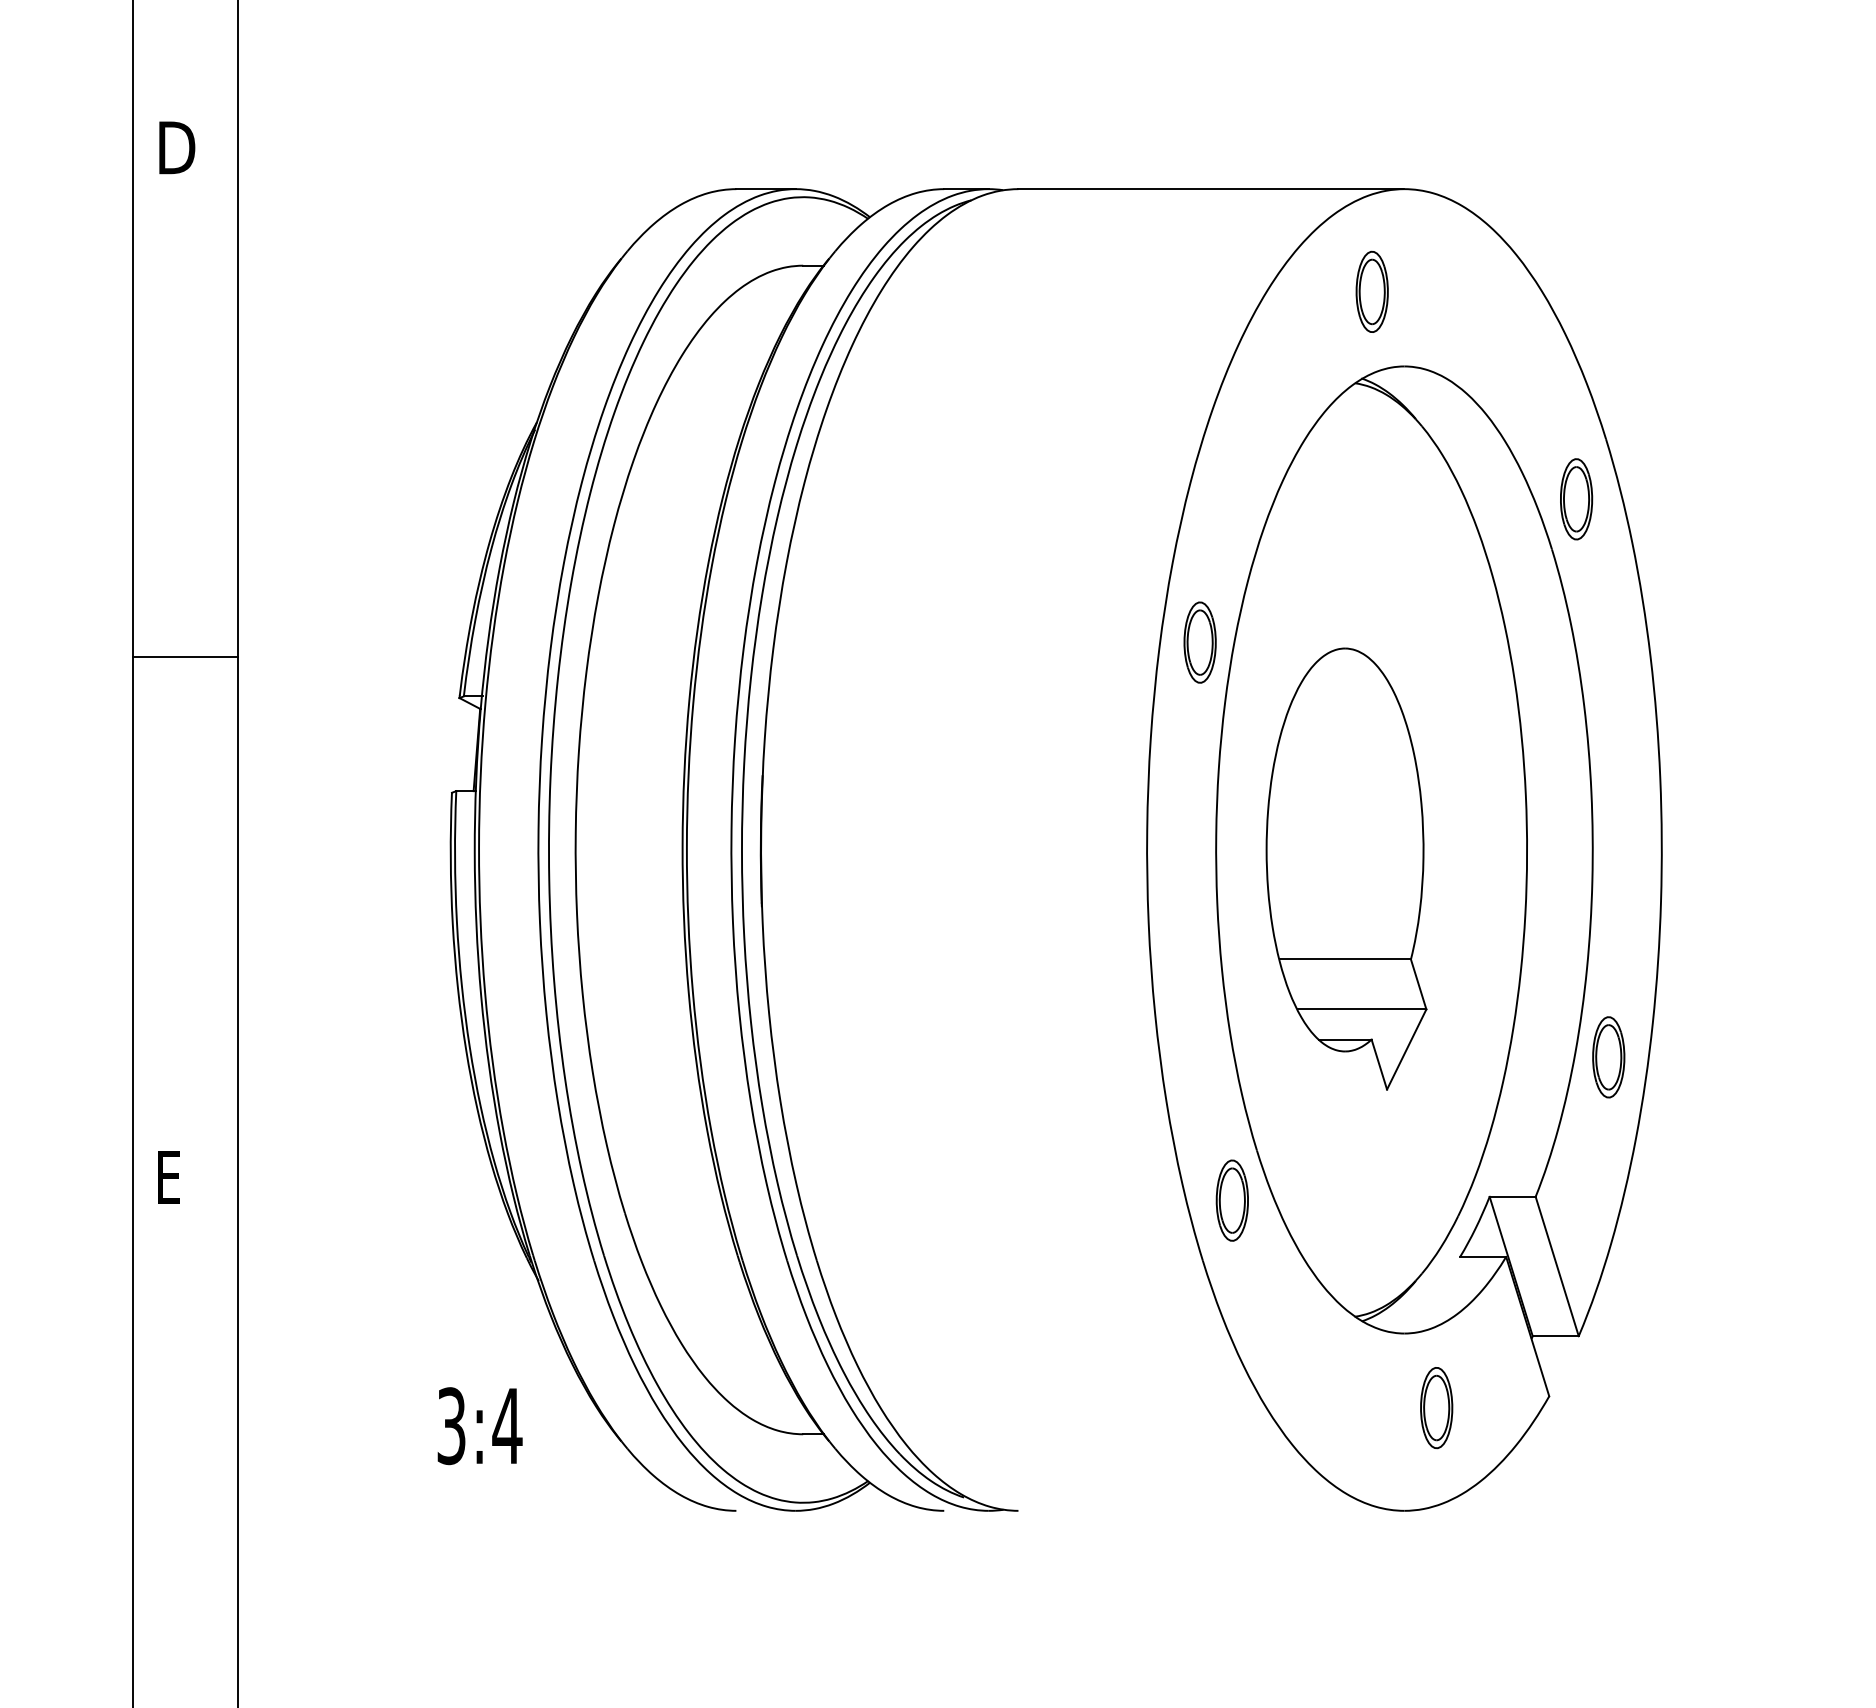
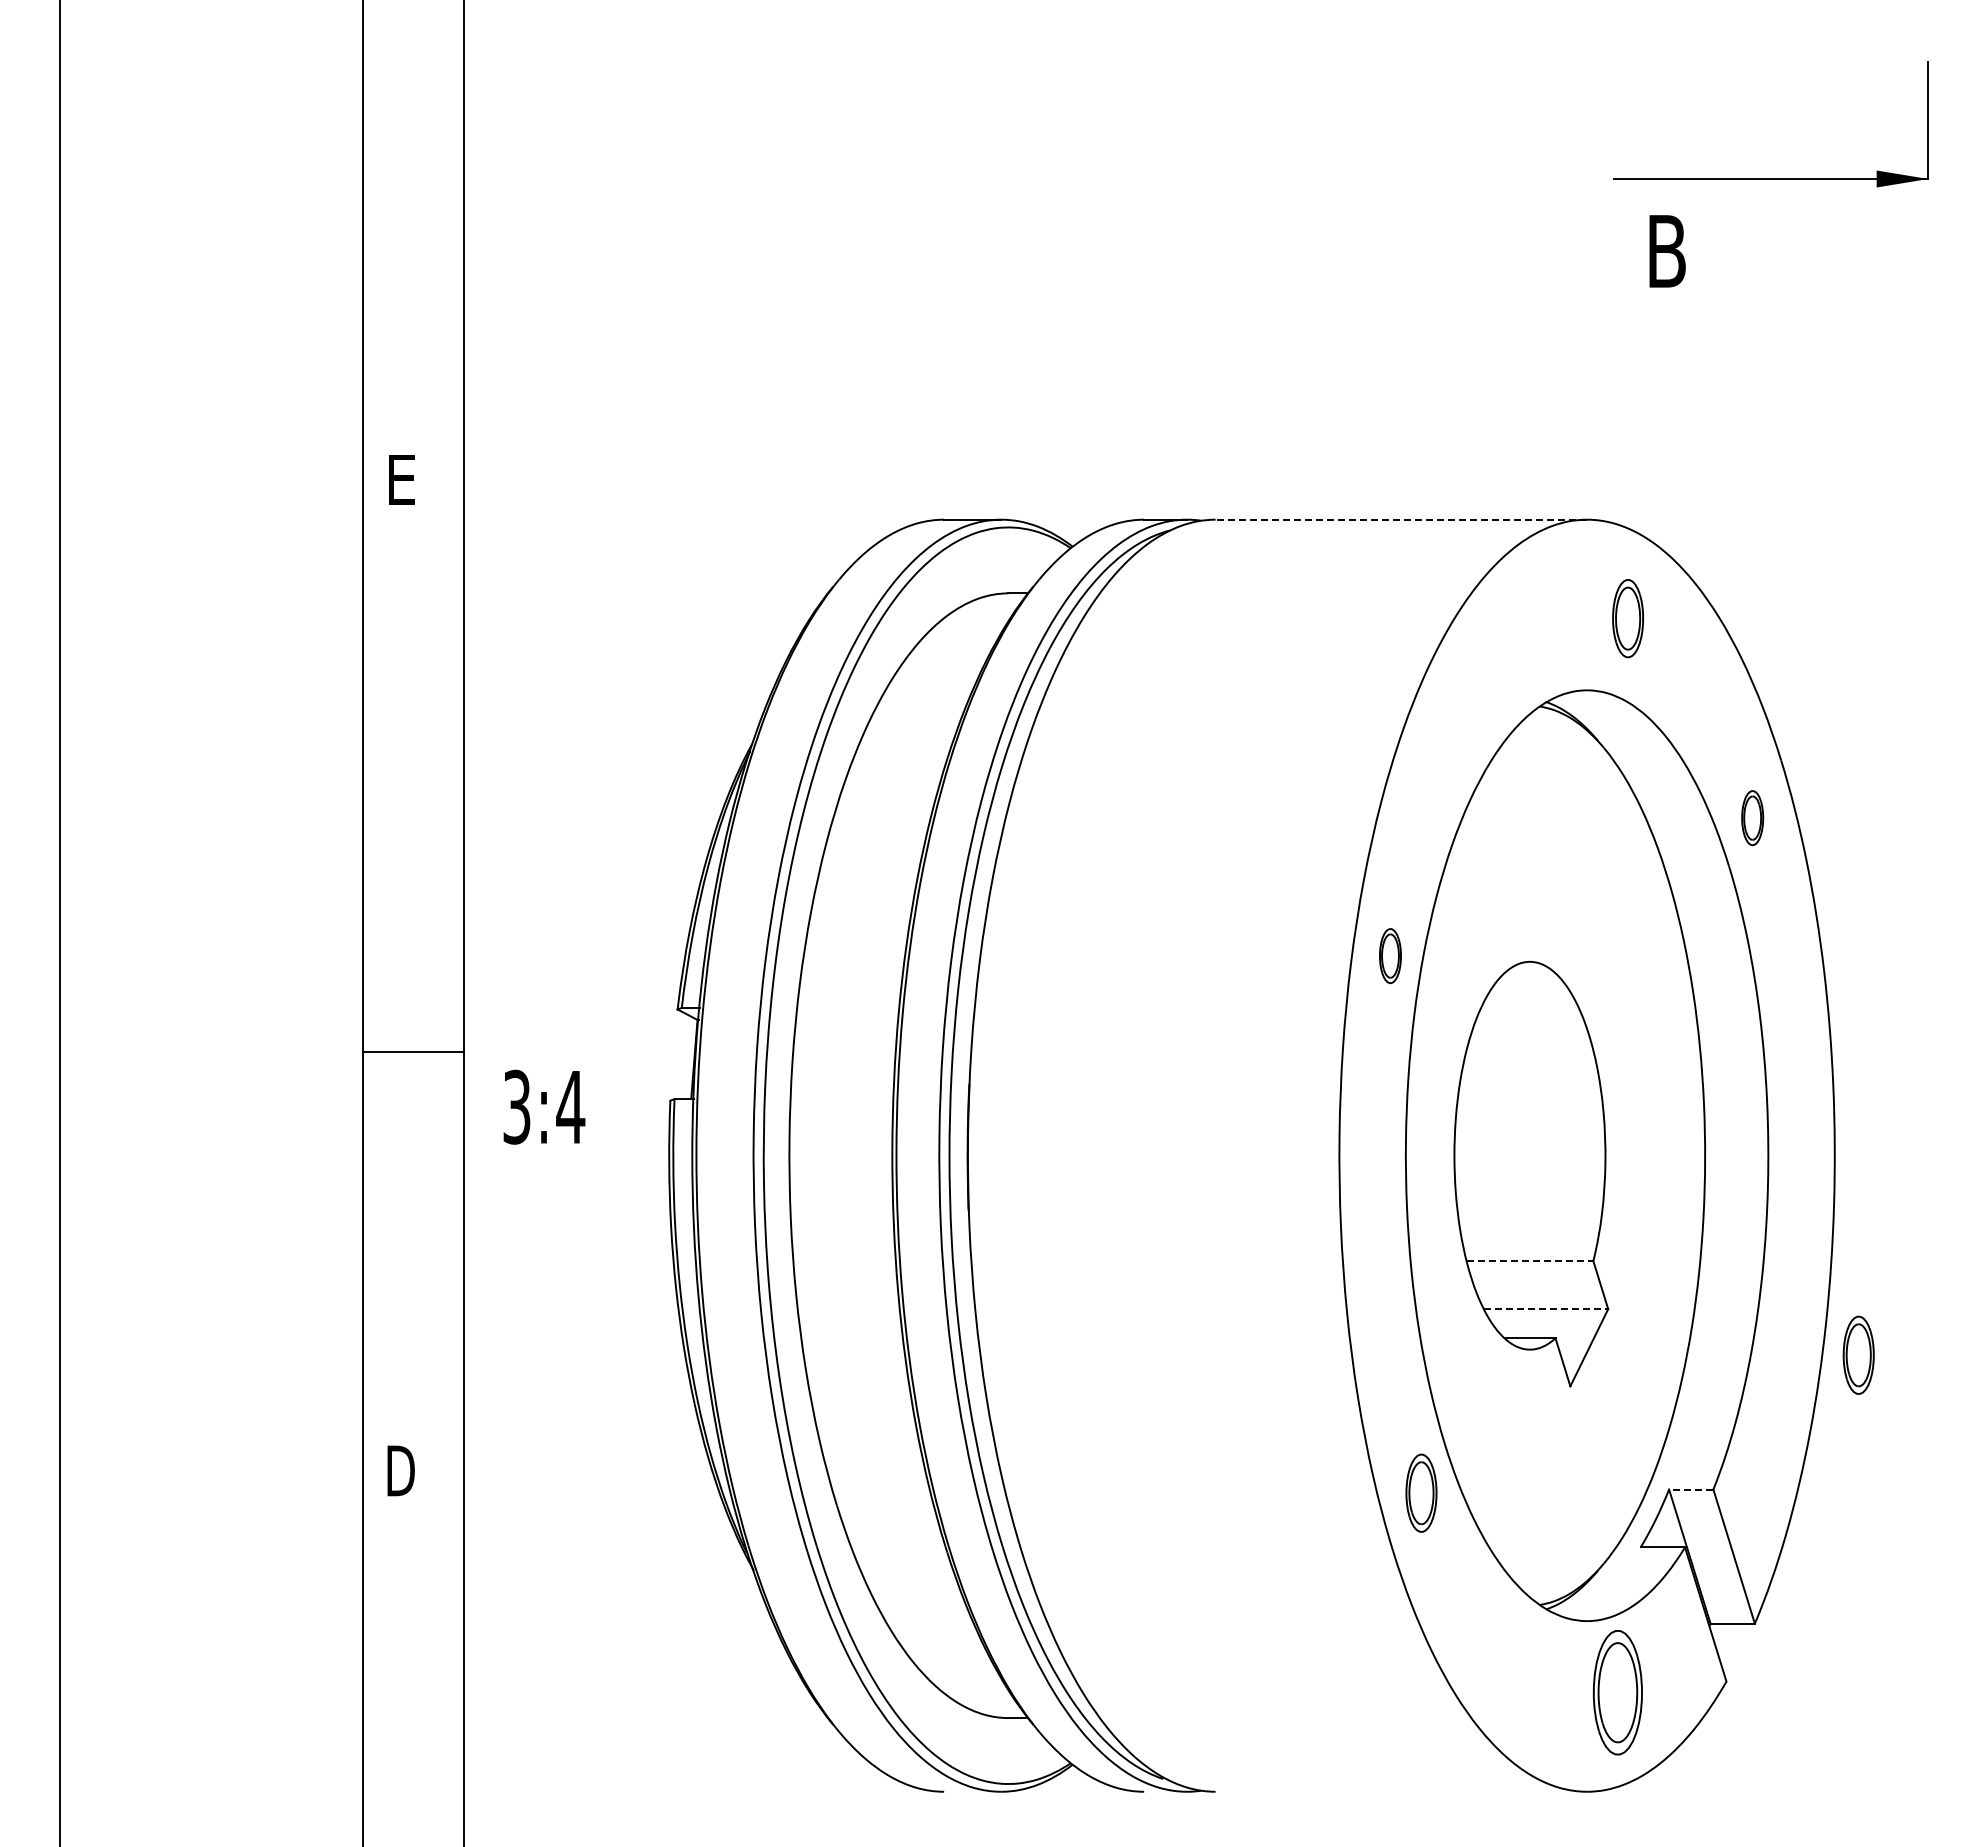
text: (176, 147) -> (405, 479), D -> E
line: (1211, 188) -> (1401, 519), solid -> dashed
part: (1372, 291) -> (1628, 618), moved
part: (1576, 498) -> (1752, 817), size x0.7
part: (1200, 641) -> (1390, 955), size x0.7
line: (185, 657) -> (413, 1052), moved
line: (1345, 959) -> (1530, 1261), solid -> dashed
line: (1362, 1009) -> (1546, 1309), solid -> dashed
part: (1608, 1056) -> (1858, 1354), moved
text: (171, 1177) -> (400, 1470), E -> D
line: (1511, 1196) -> (1690, 1489), solid -> dashed
part: (1437, 1407) -> (1618, 1692), size x1.6
text: (480, 1425) -> (544, 1106), moved

